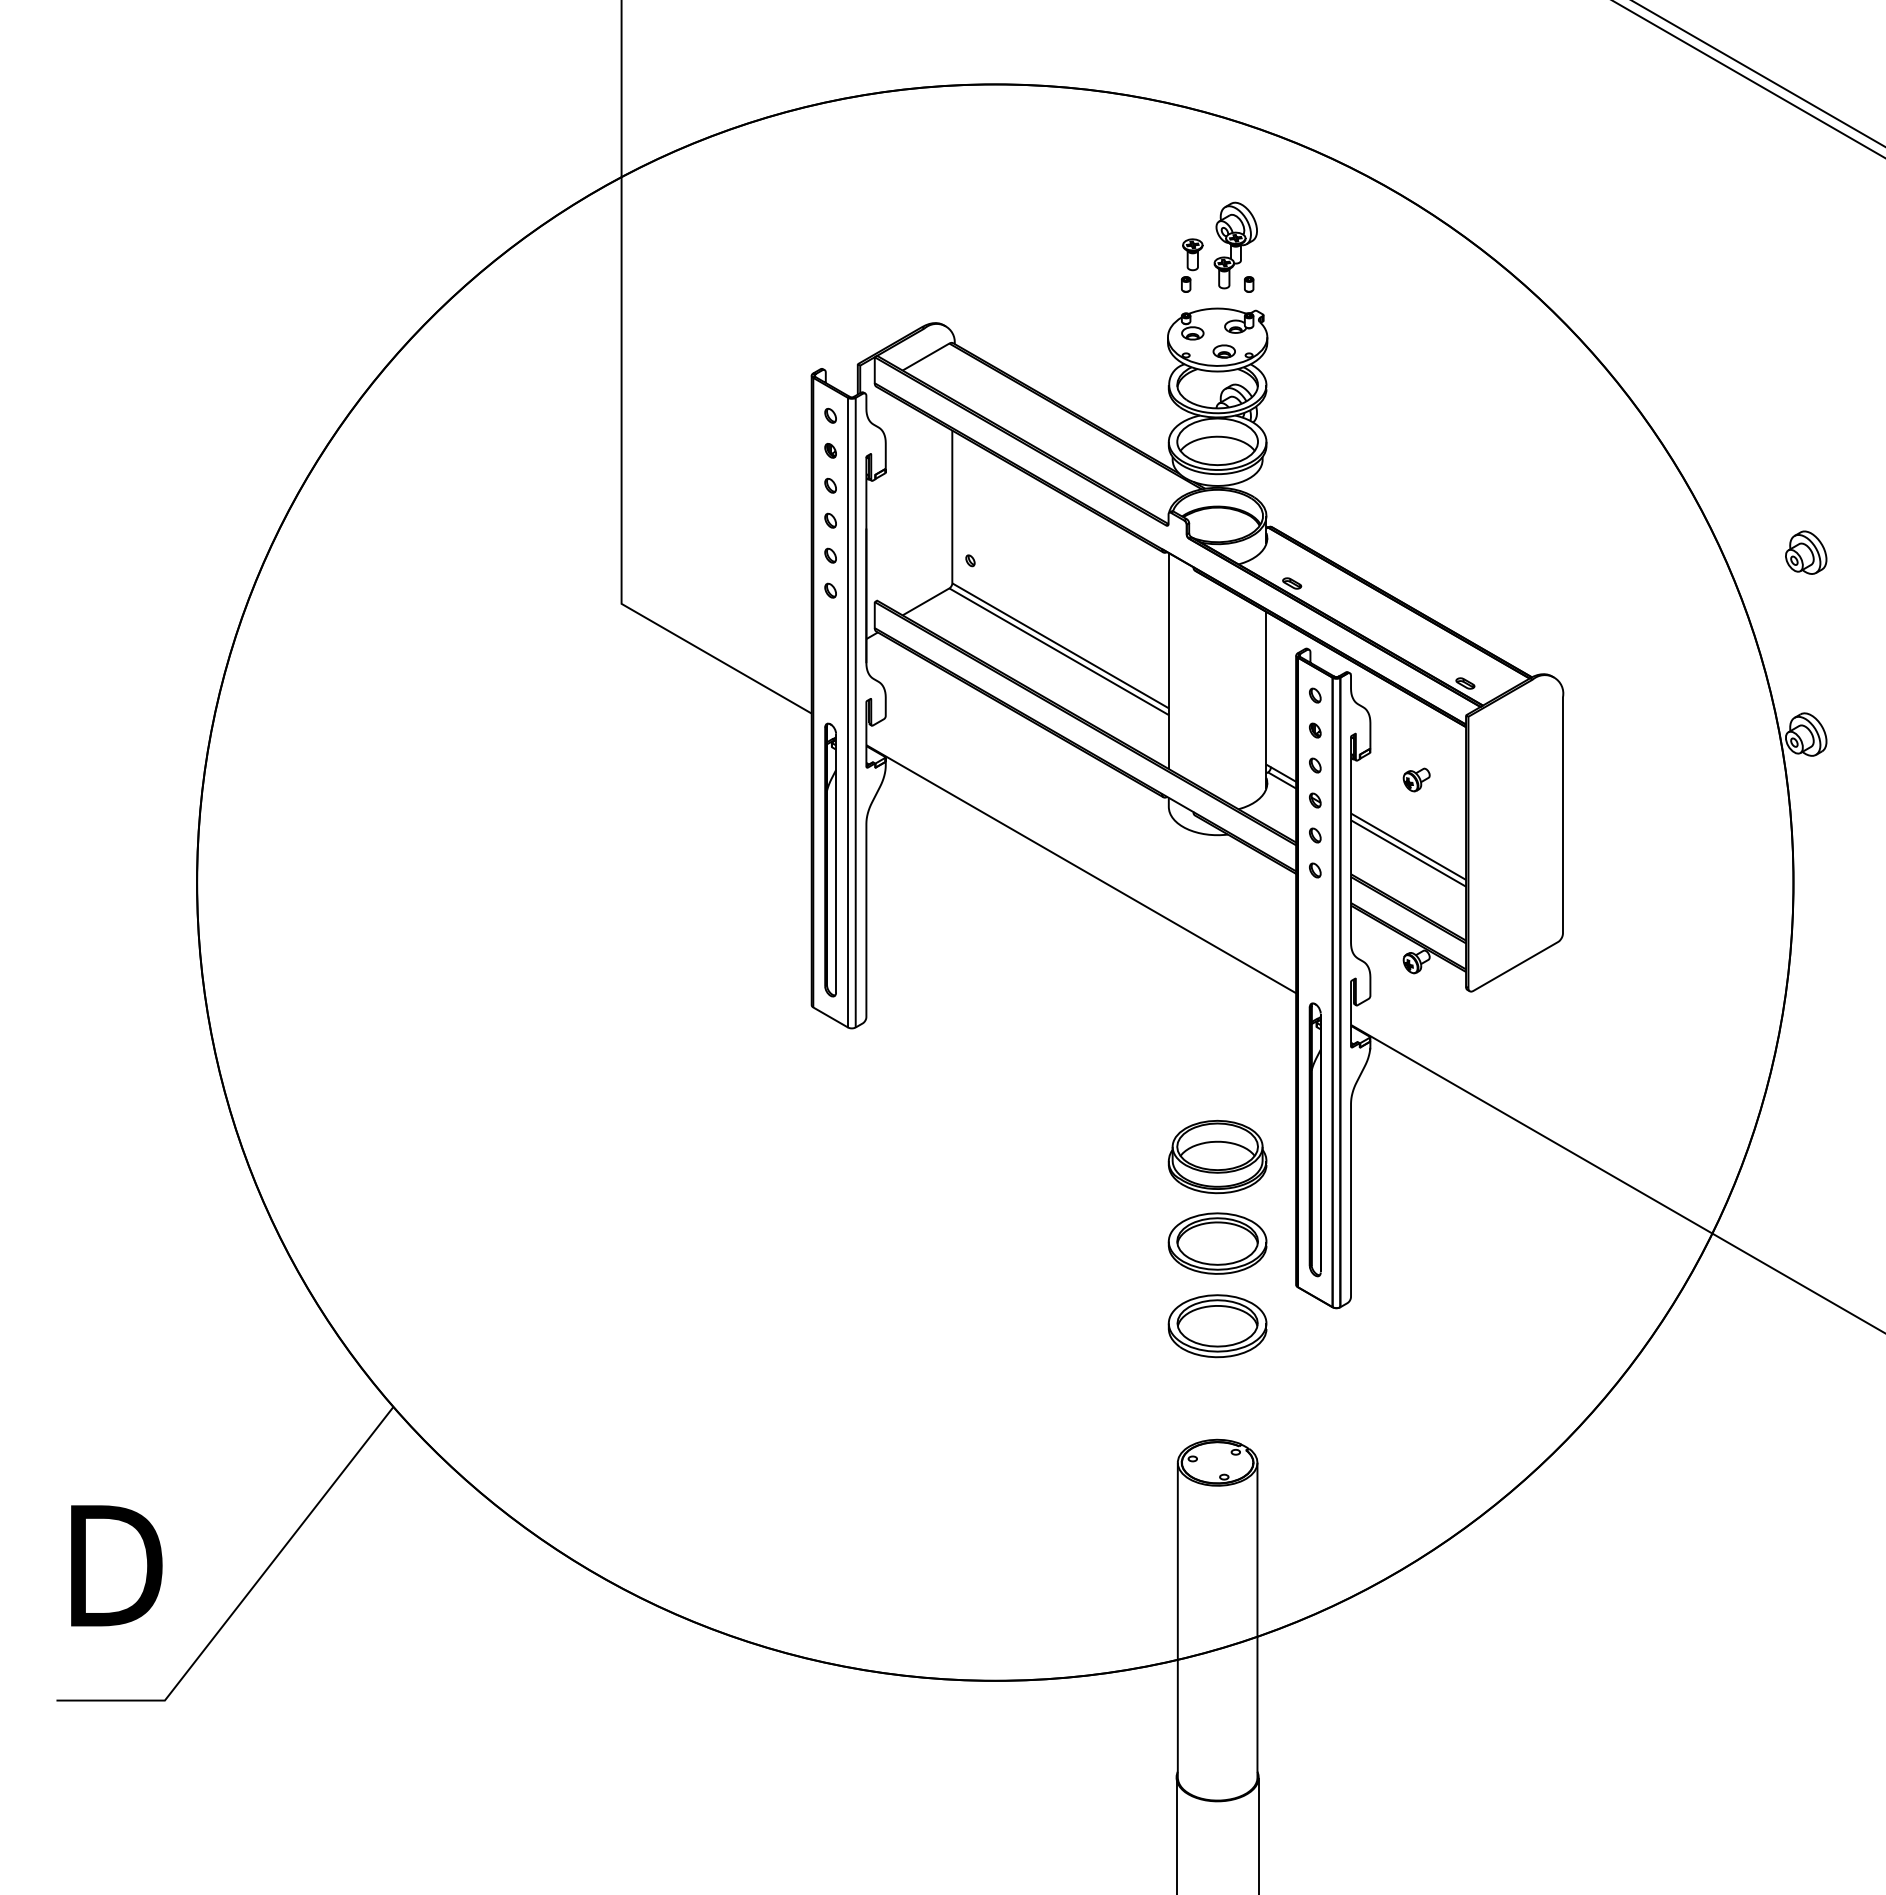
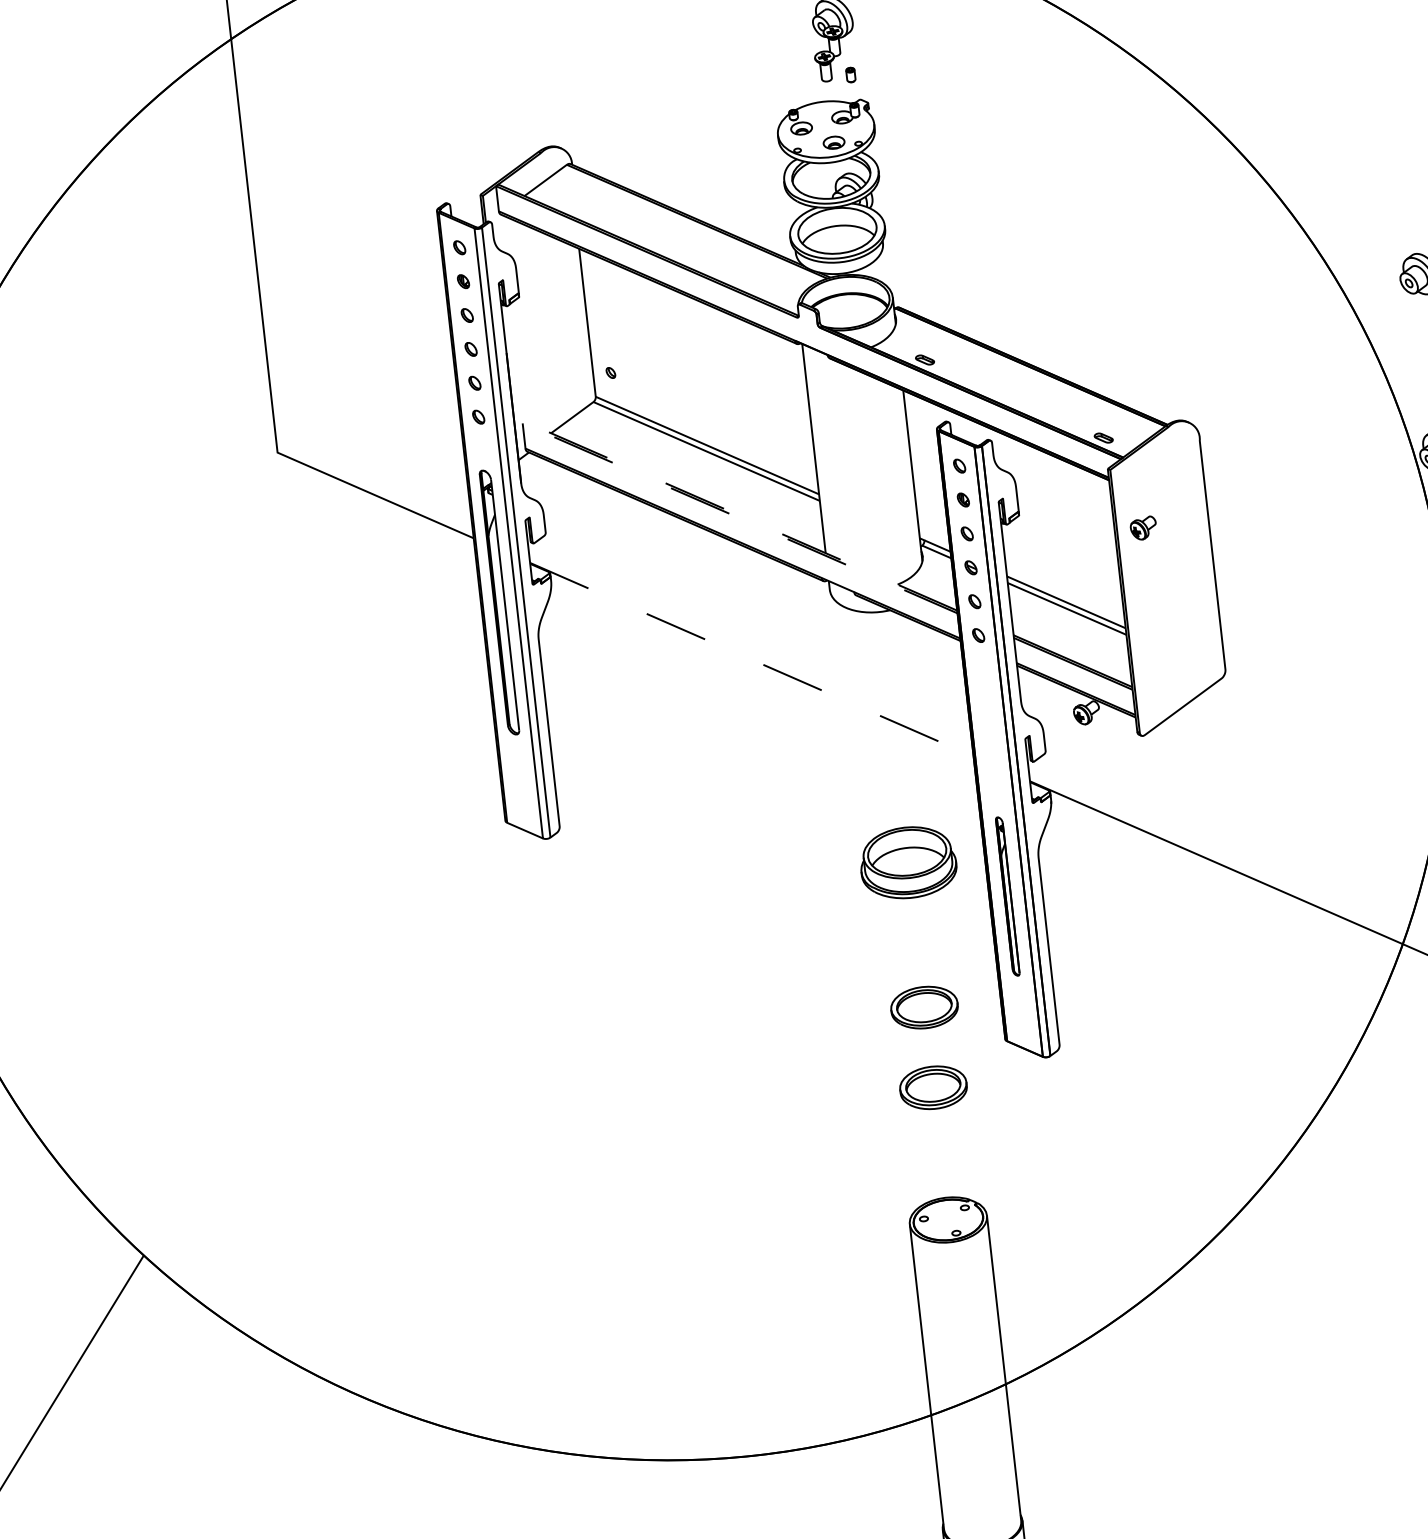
part: (1192, 265) -> (793, 62), removed
line: (874, 602) -> (522, 423), solid -> dashed
part: (1416, 779) -> (1143, 527), moved
part: (830, 859) -> (499, 602), moved
line: (1081, 869) -> (752, 660), solid -> dashed
part: (1314, 1139) -> (1007, 896), size x0.6
part: (1217, 1157) -> (908, 863), moved
part: (1217, 1243) -> (924, 1007), size x0.7
part: (1217, 1326) -> (933, 1087), size x0.7

